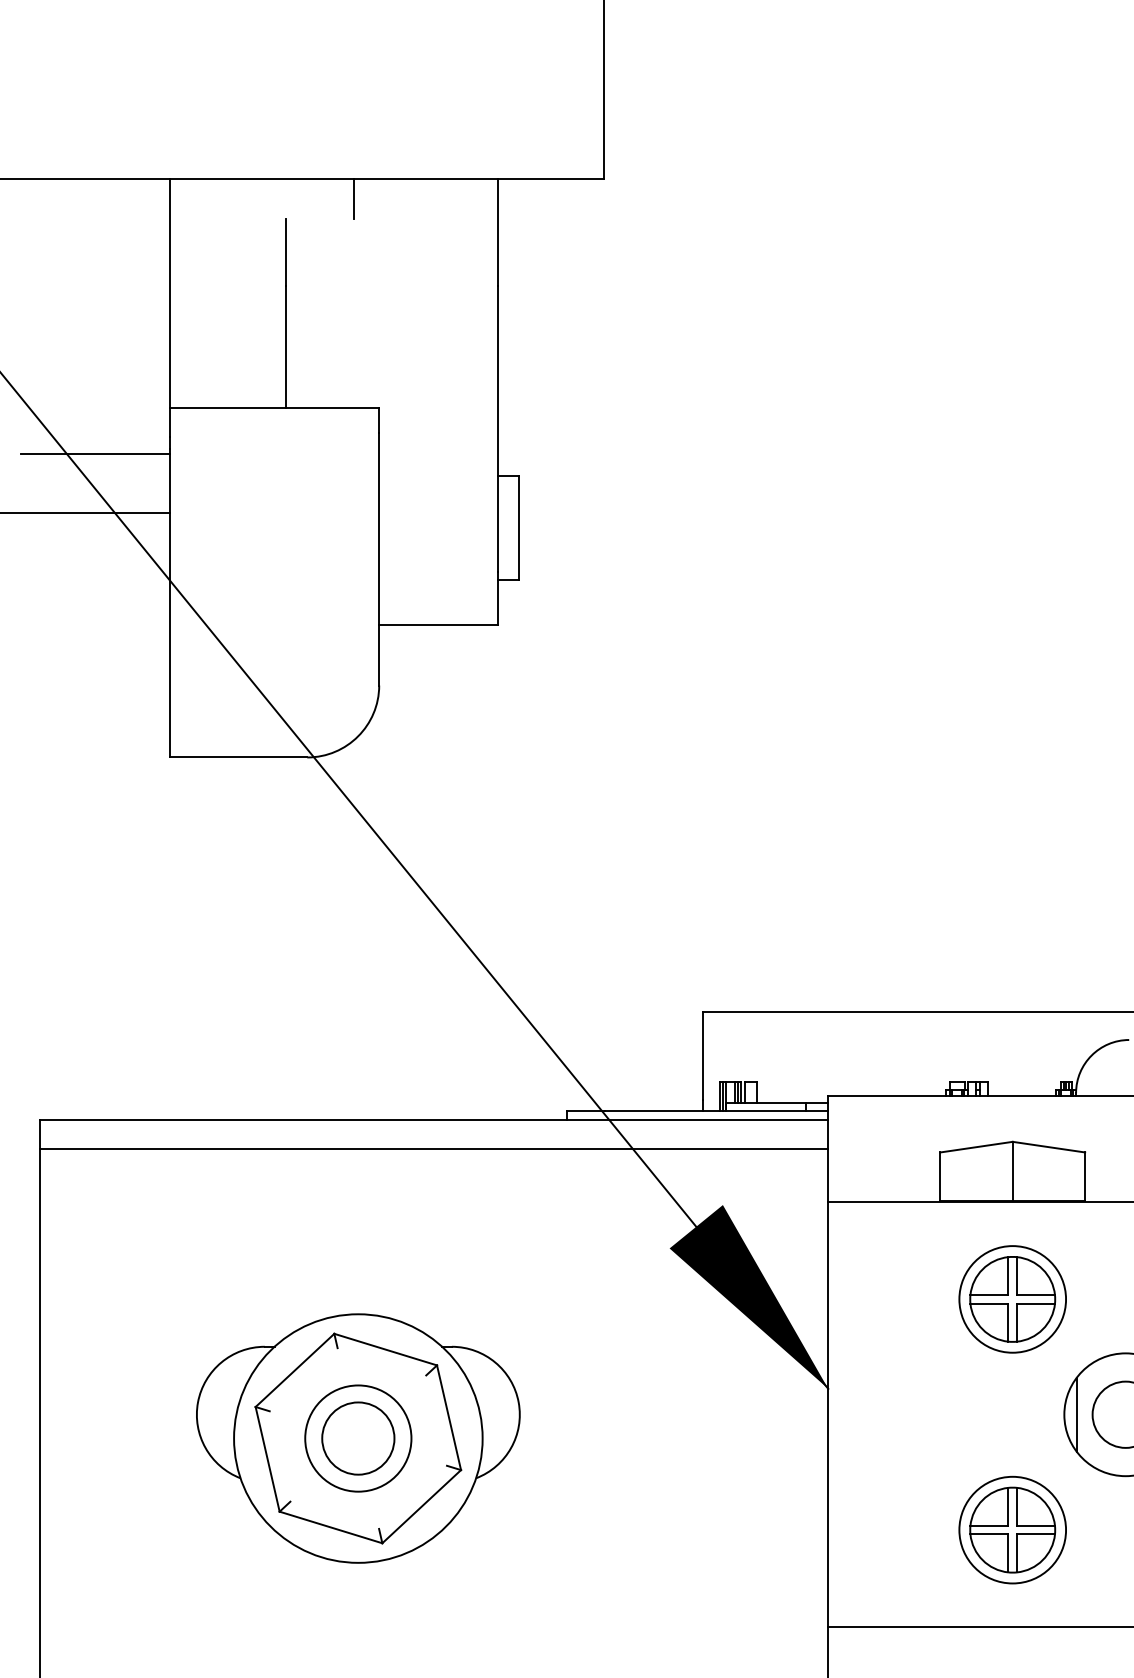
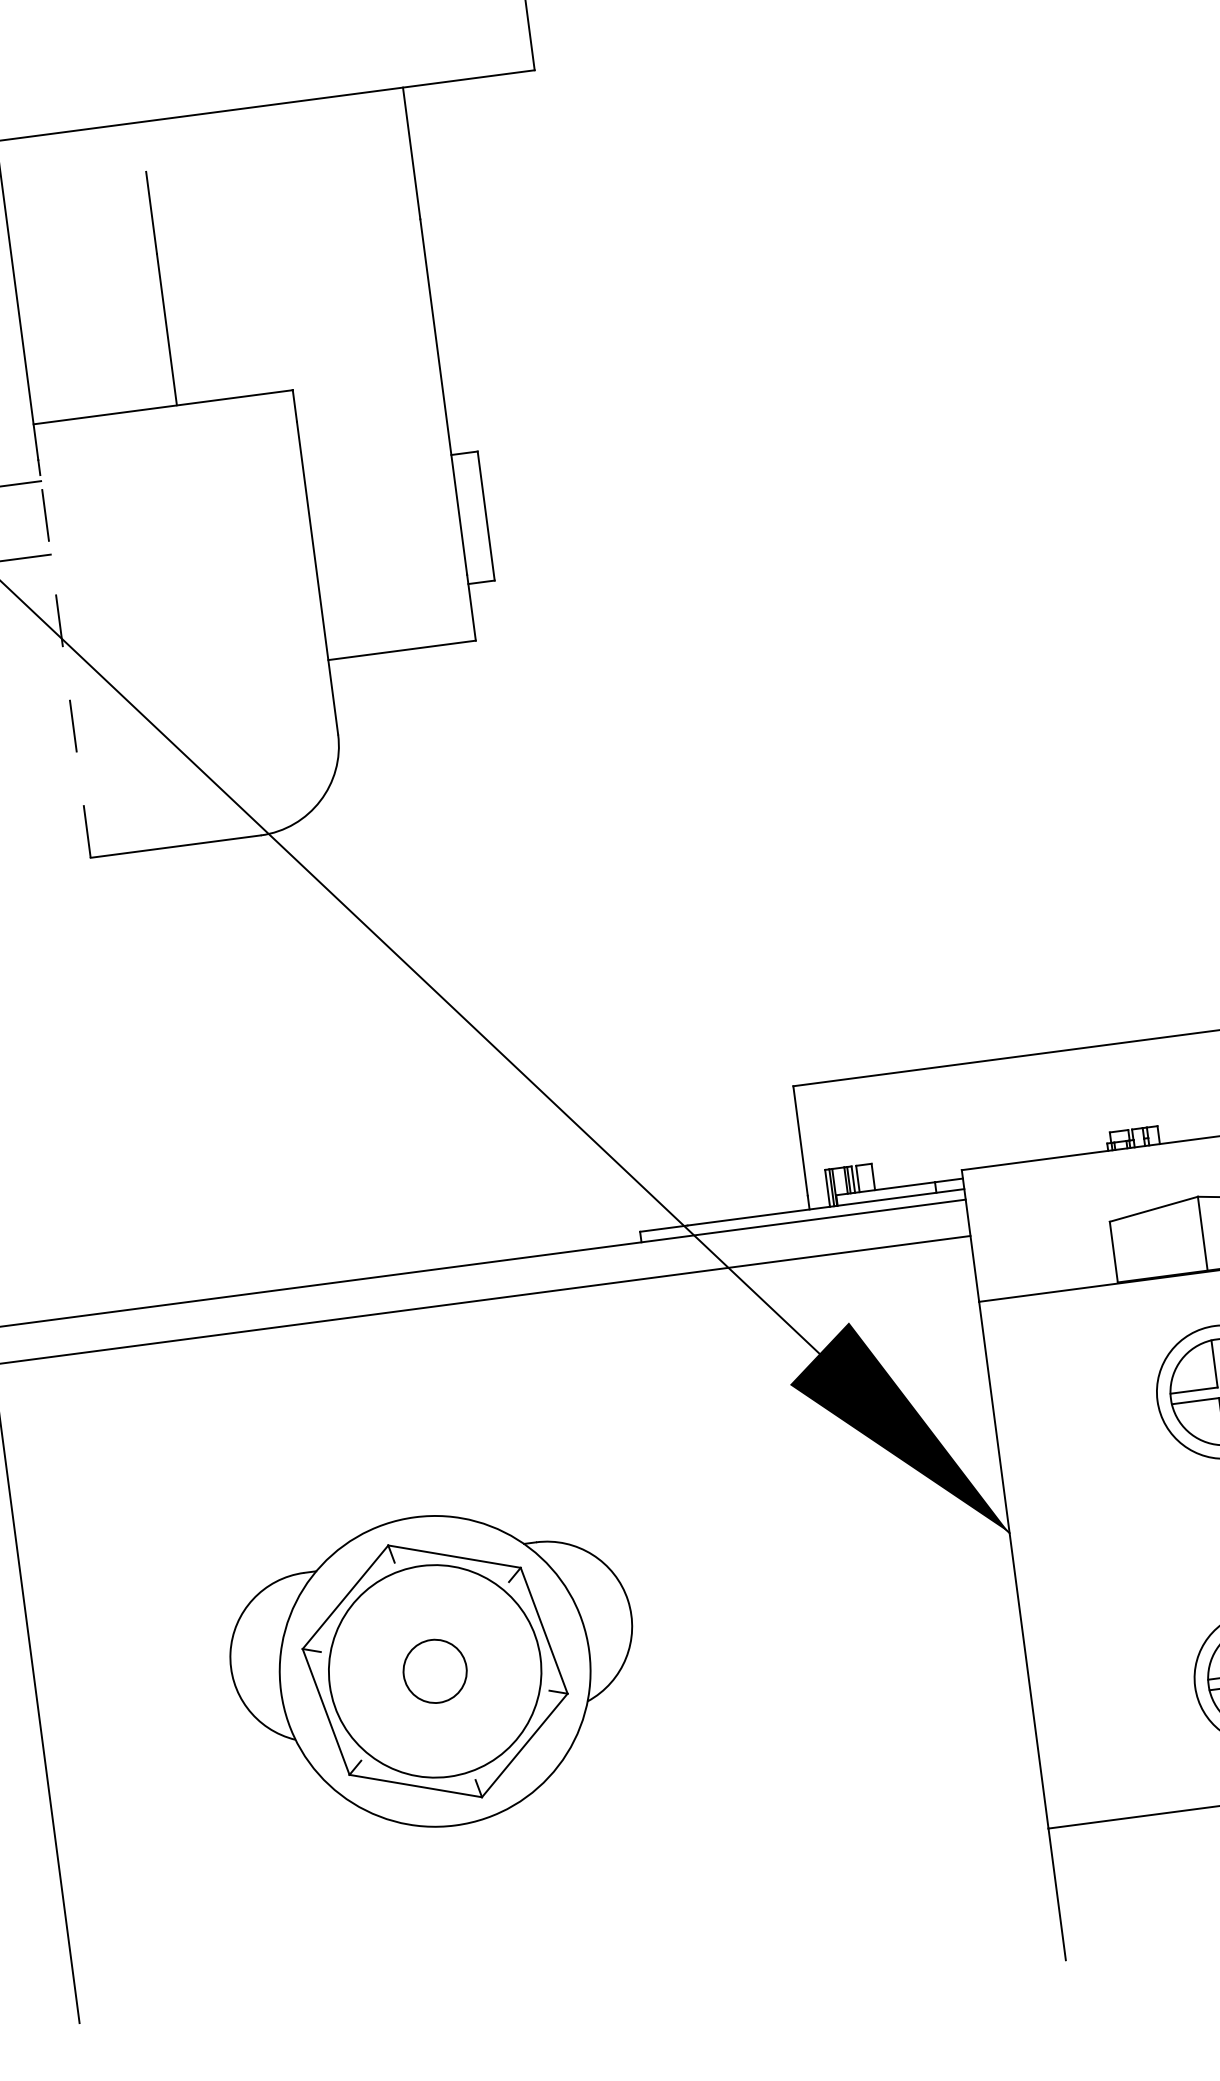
line: (354, 199) -> (228, 136), removed
line: (170, 602) -> (65, 665), solid -> dashed
circle: (358, 1438) -> (435, 1671), size x0.7
circle: (358, 1438) -> (435, 1671), size x1.6

